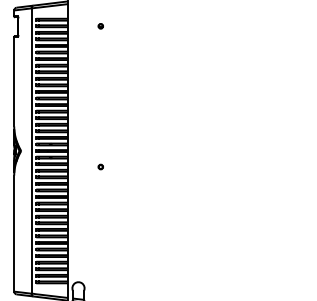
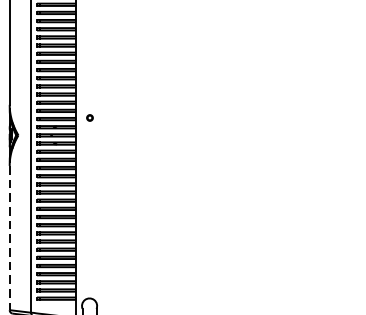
part: (100, 166) -> (89, 117), moved
line: (14, 233) -> (10, 237), solid -> dashed

